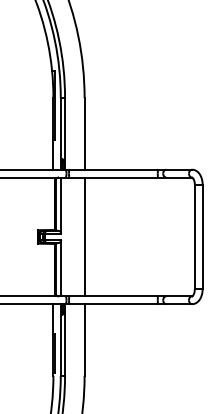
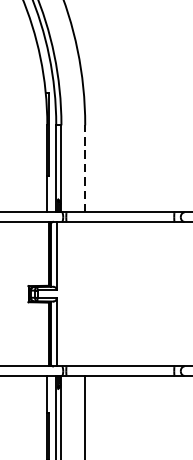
line: (84, 133) -> (85, 168), solid -> dashed
line: (84, 236) -> (85, 293), removed

